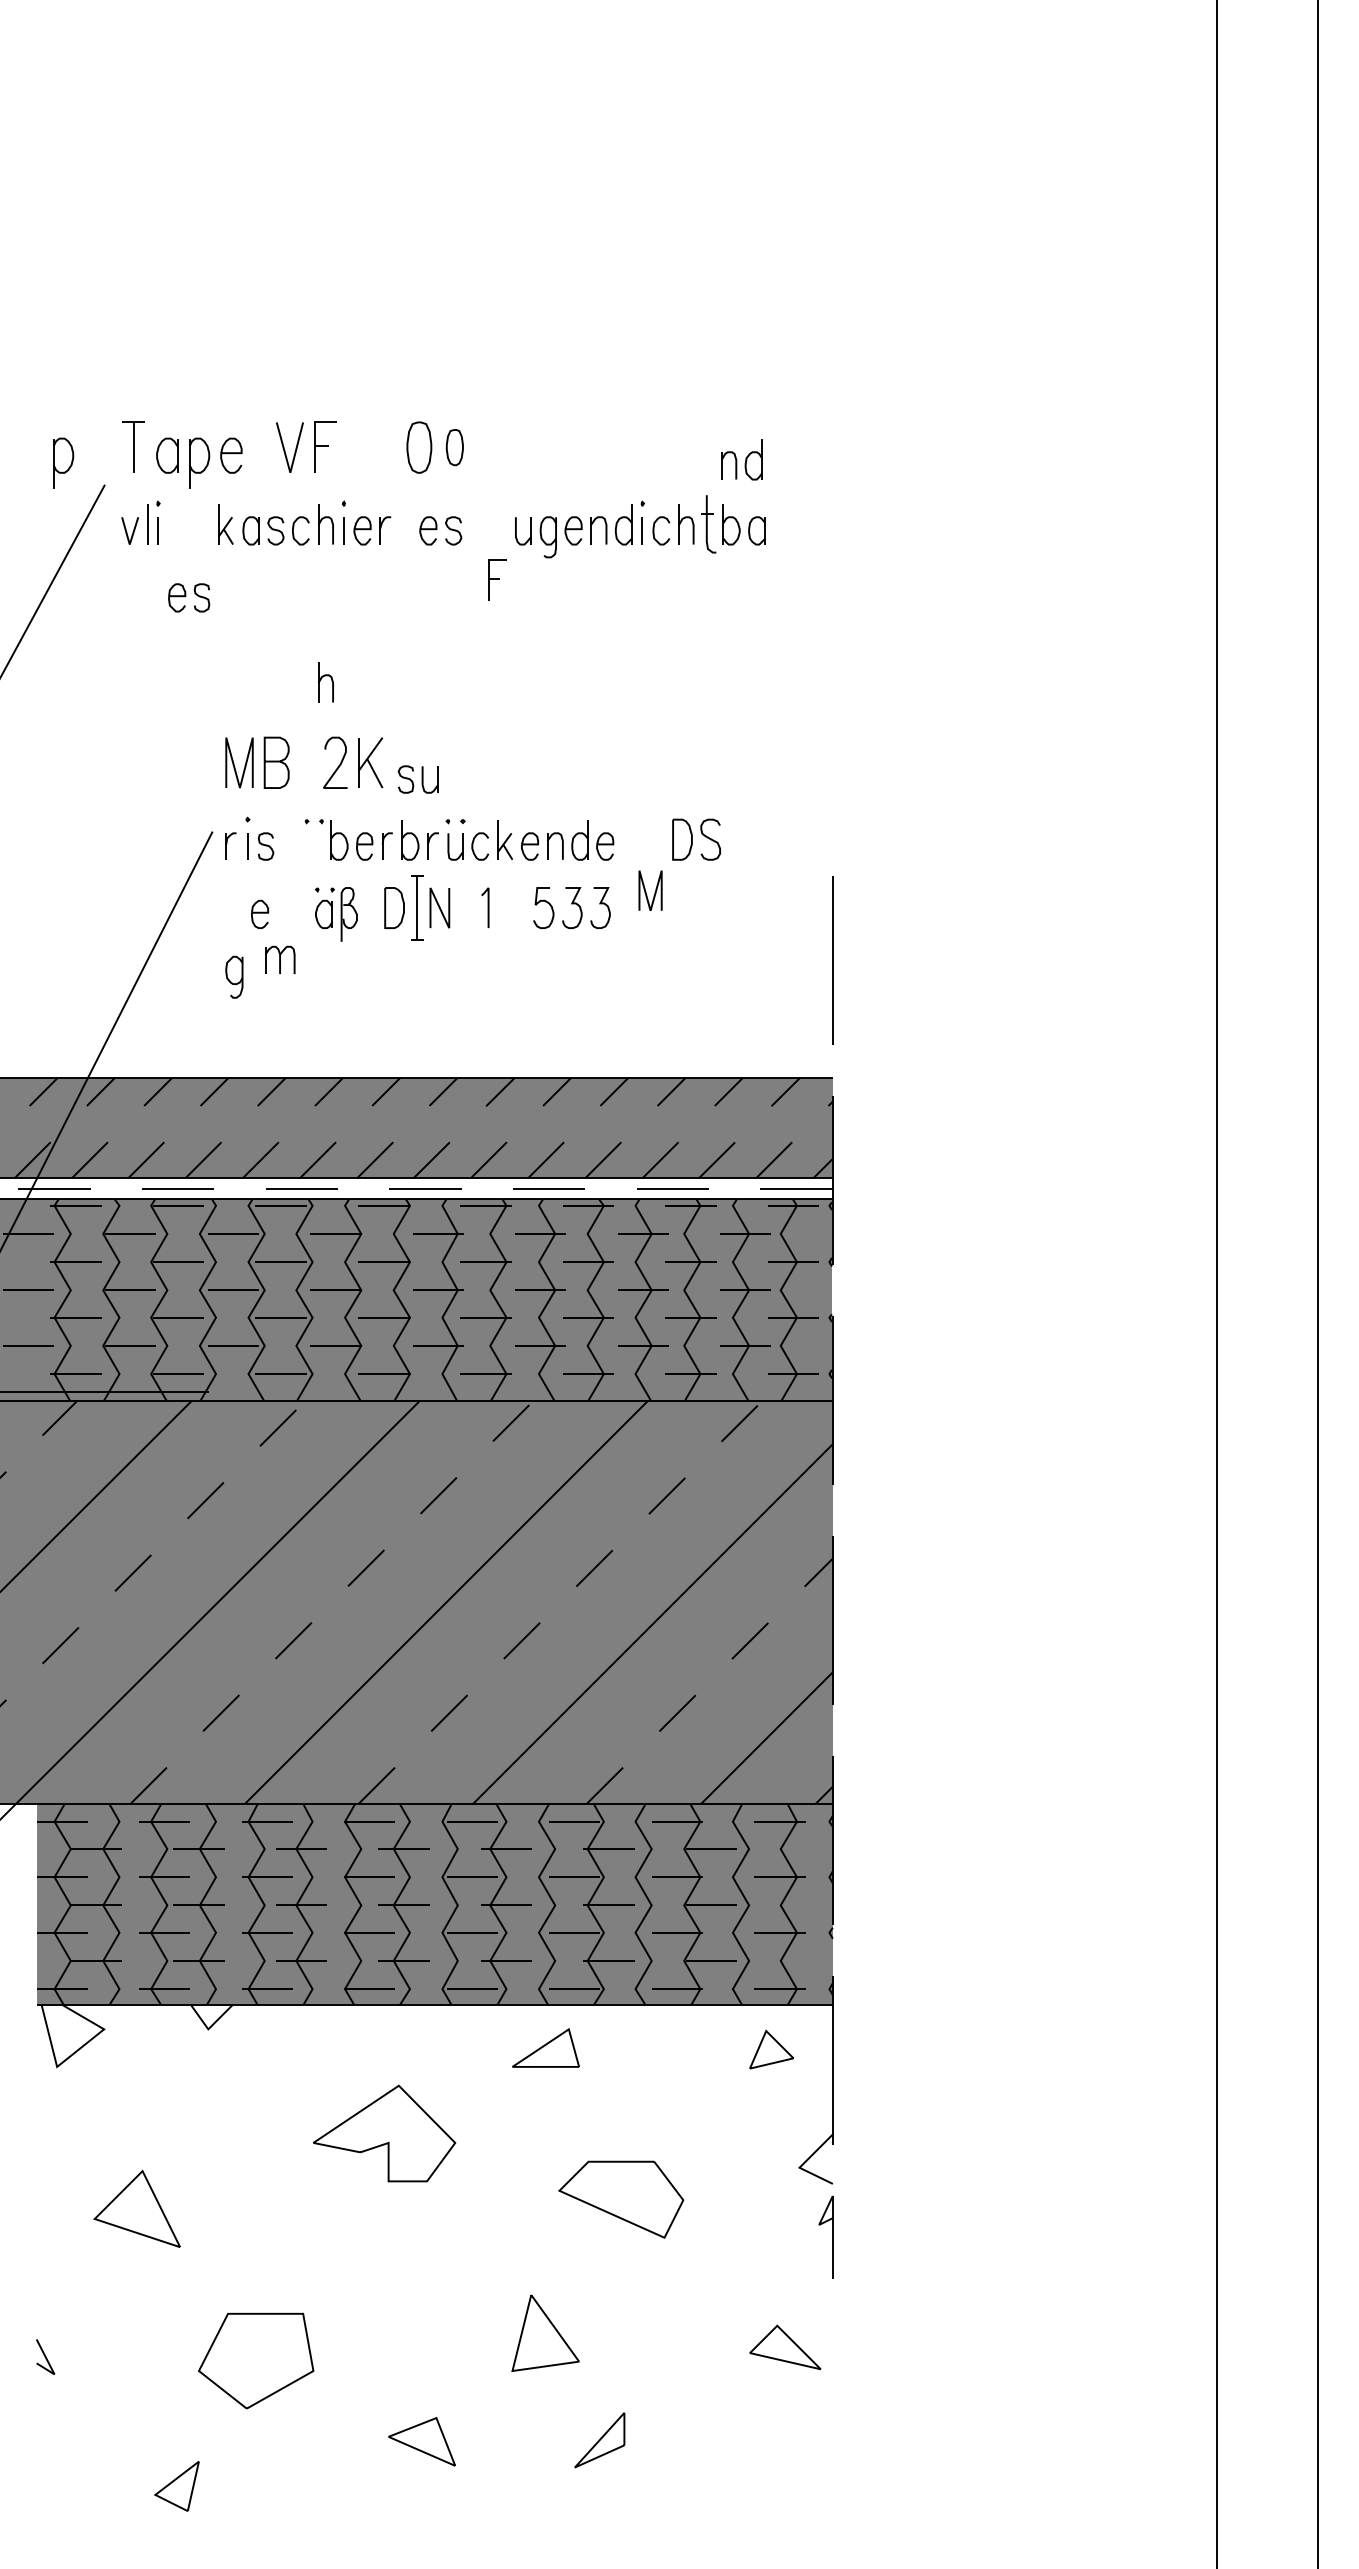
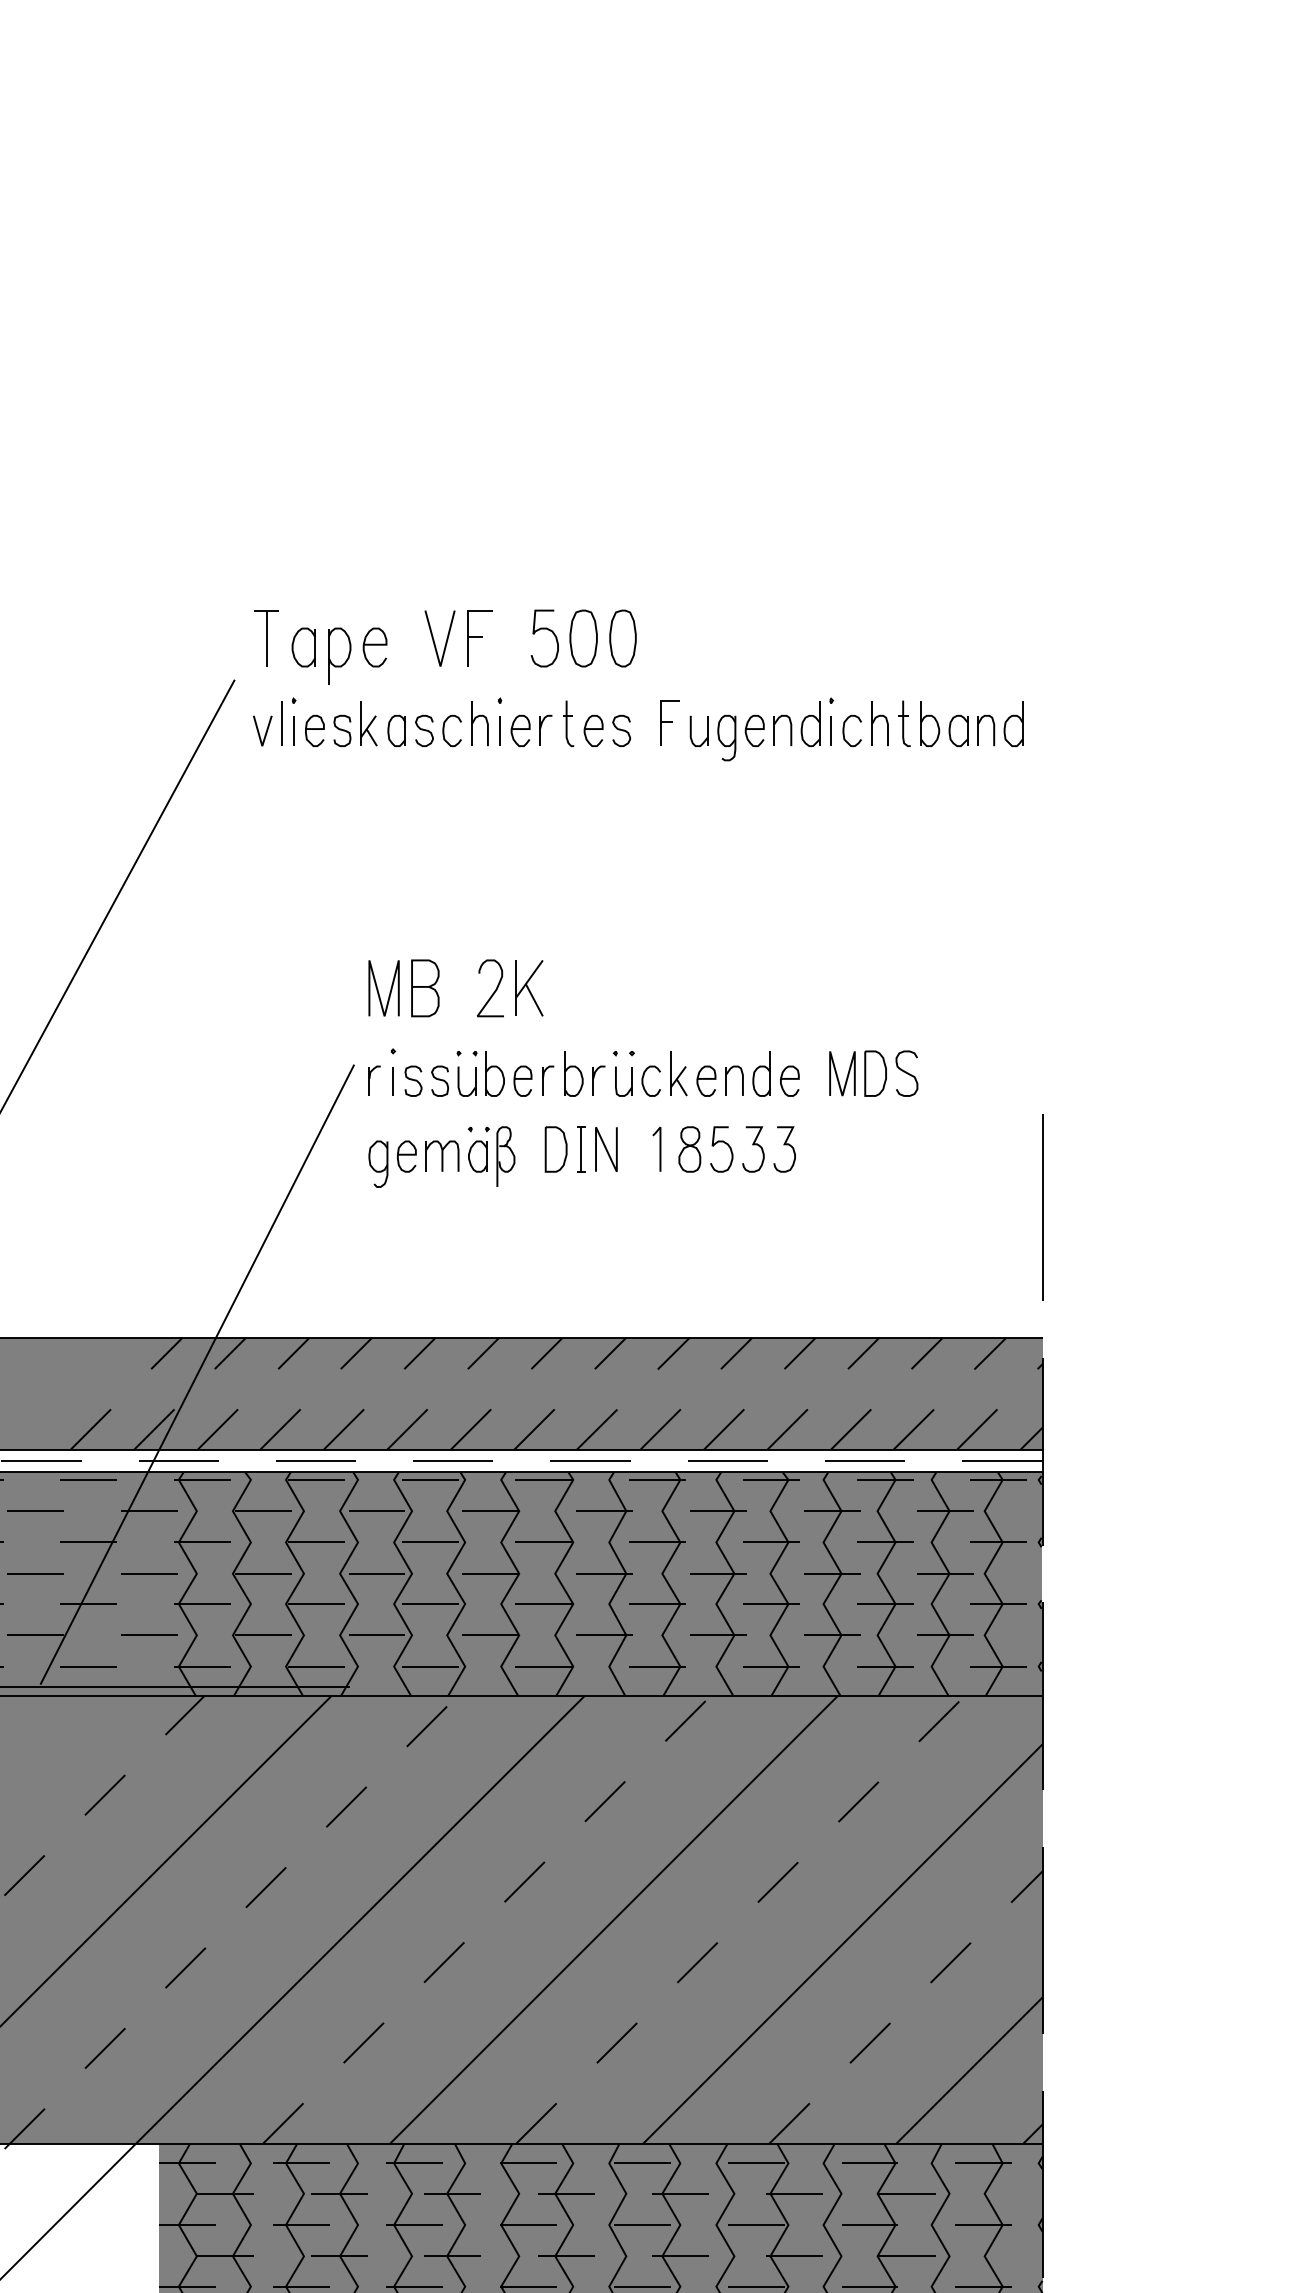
curve: (387, 440) -> (548, 630), added
part: (454, 447) -> (622, 638), size x1.43
part: (741, 459) -> (999, 723), moved
part: (63, 462) -> (188, 655), removed
part: (405, 524) -> (568, 723), added
part: (708, 524) -> (904, 723), size x0.71
part: (497, 579) -> (670, 722), moved
part: (189, 597) -> (328, 730), moved
part: (325, 682) -> (479, 899), removed
part: (417, 779) -> (452, 1081), moved
line: (646, 891) -> (837, 1074), moved
part: (416, 907) -> (580, 1148), size x0.62
part: (514, 907) -> (689, 1148), added
part: (280, 959) -> (442, 1155), moved
part: (234, 976) -> (378, 1163), moved

